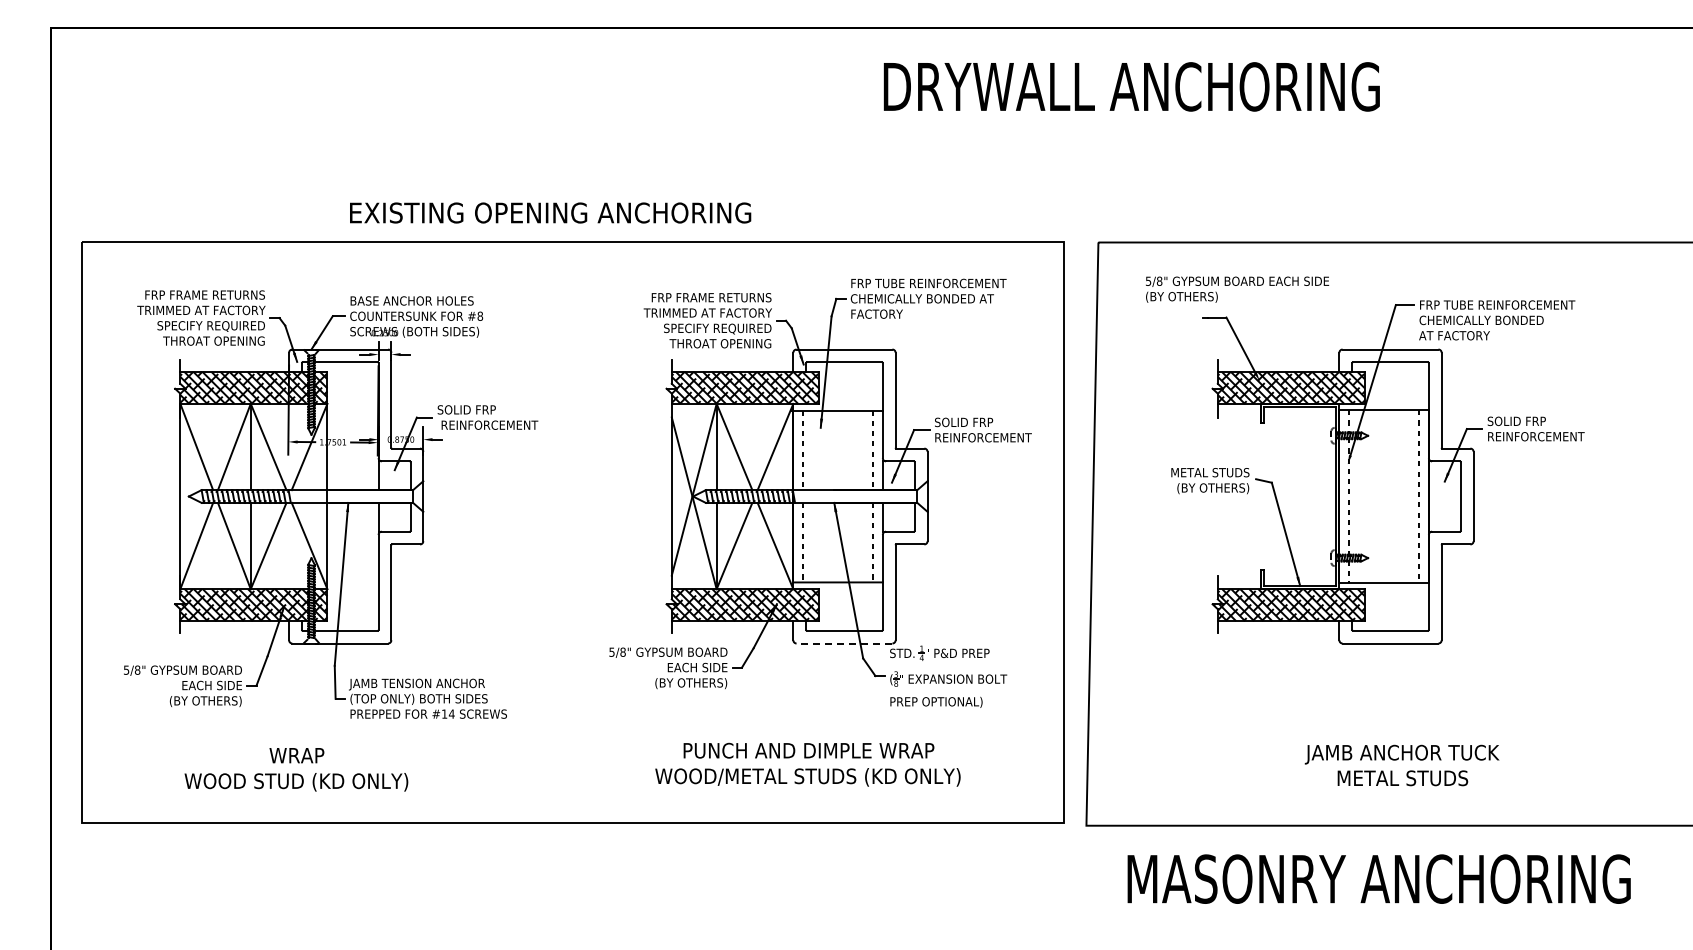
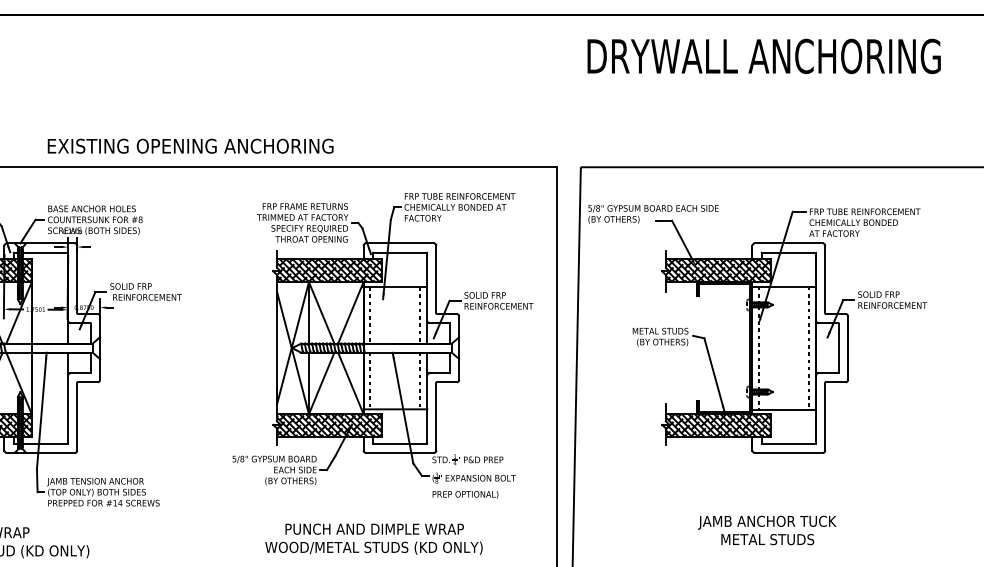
text: (1131, 86) -> (763, 56), moved
text: (1237, 289) -> (653, 214), moved
line: (844, 643) -> (400, 452), dashed -> solid
text: (1401, 765) -> (766, 530), moved

